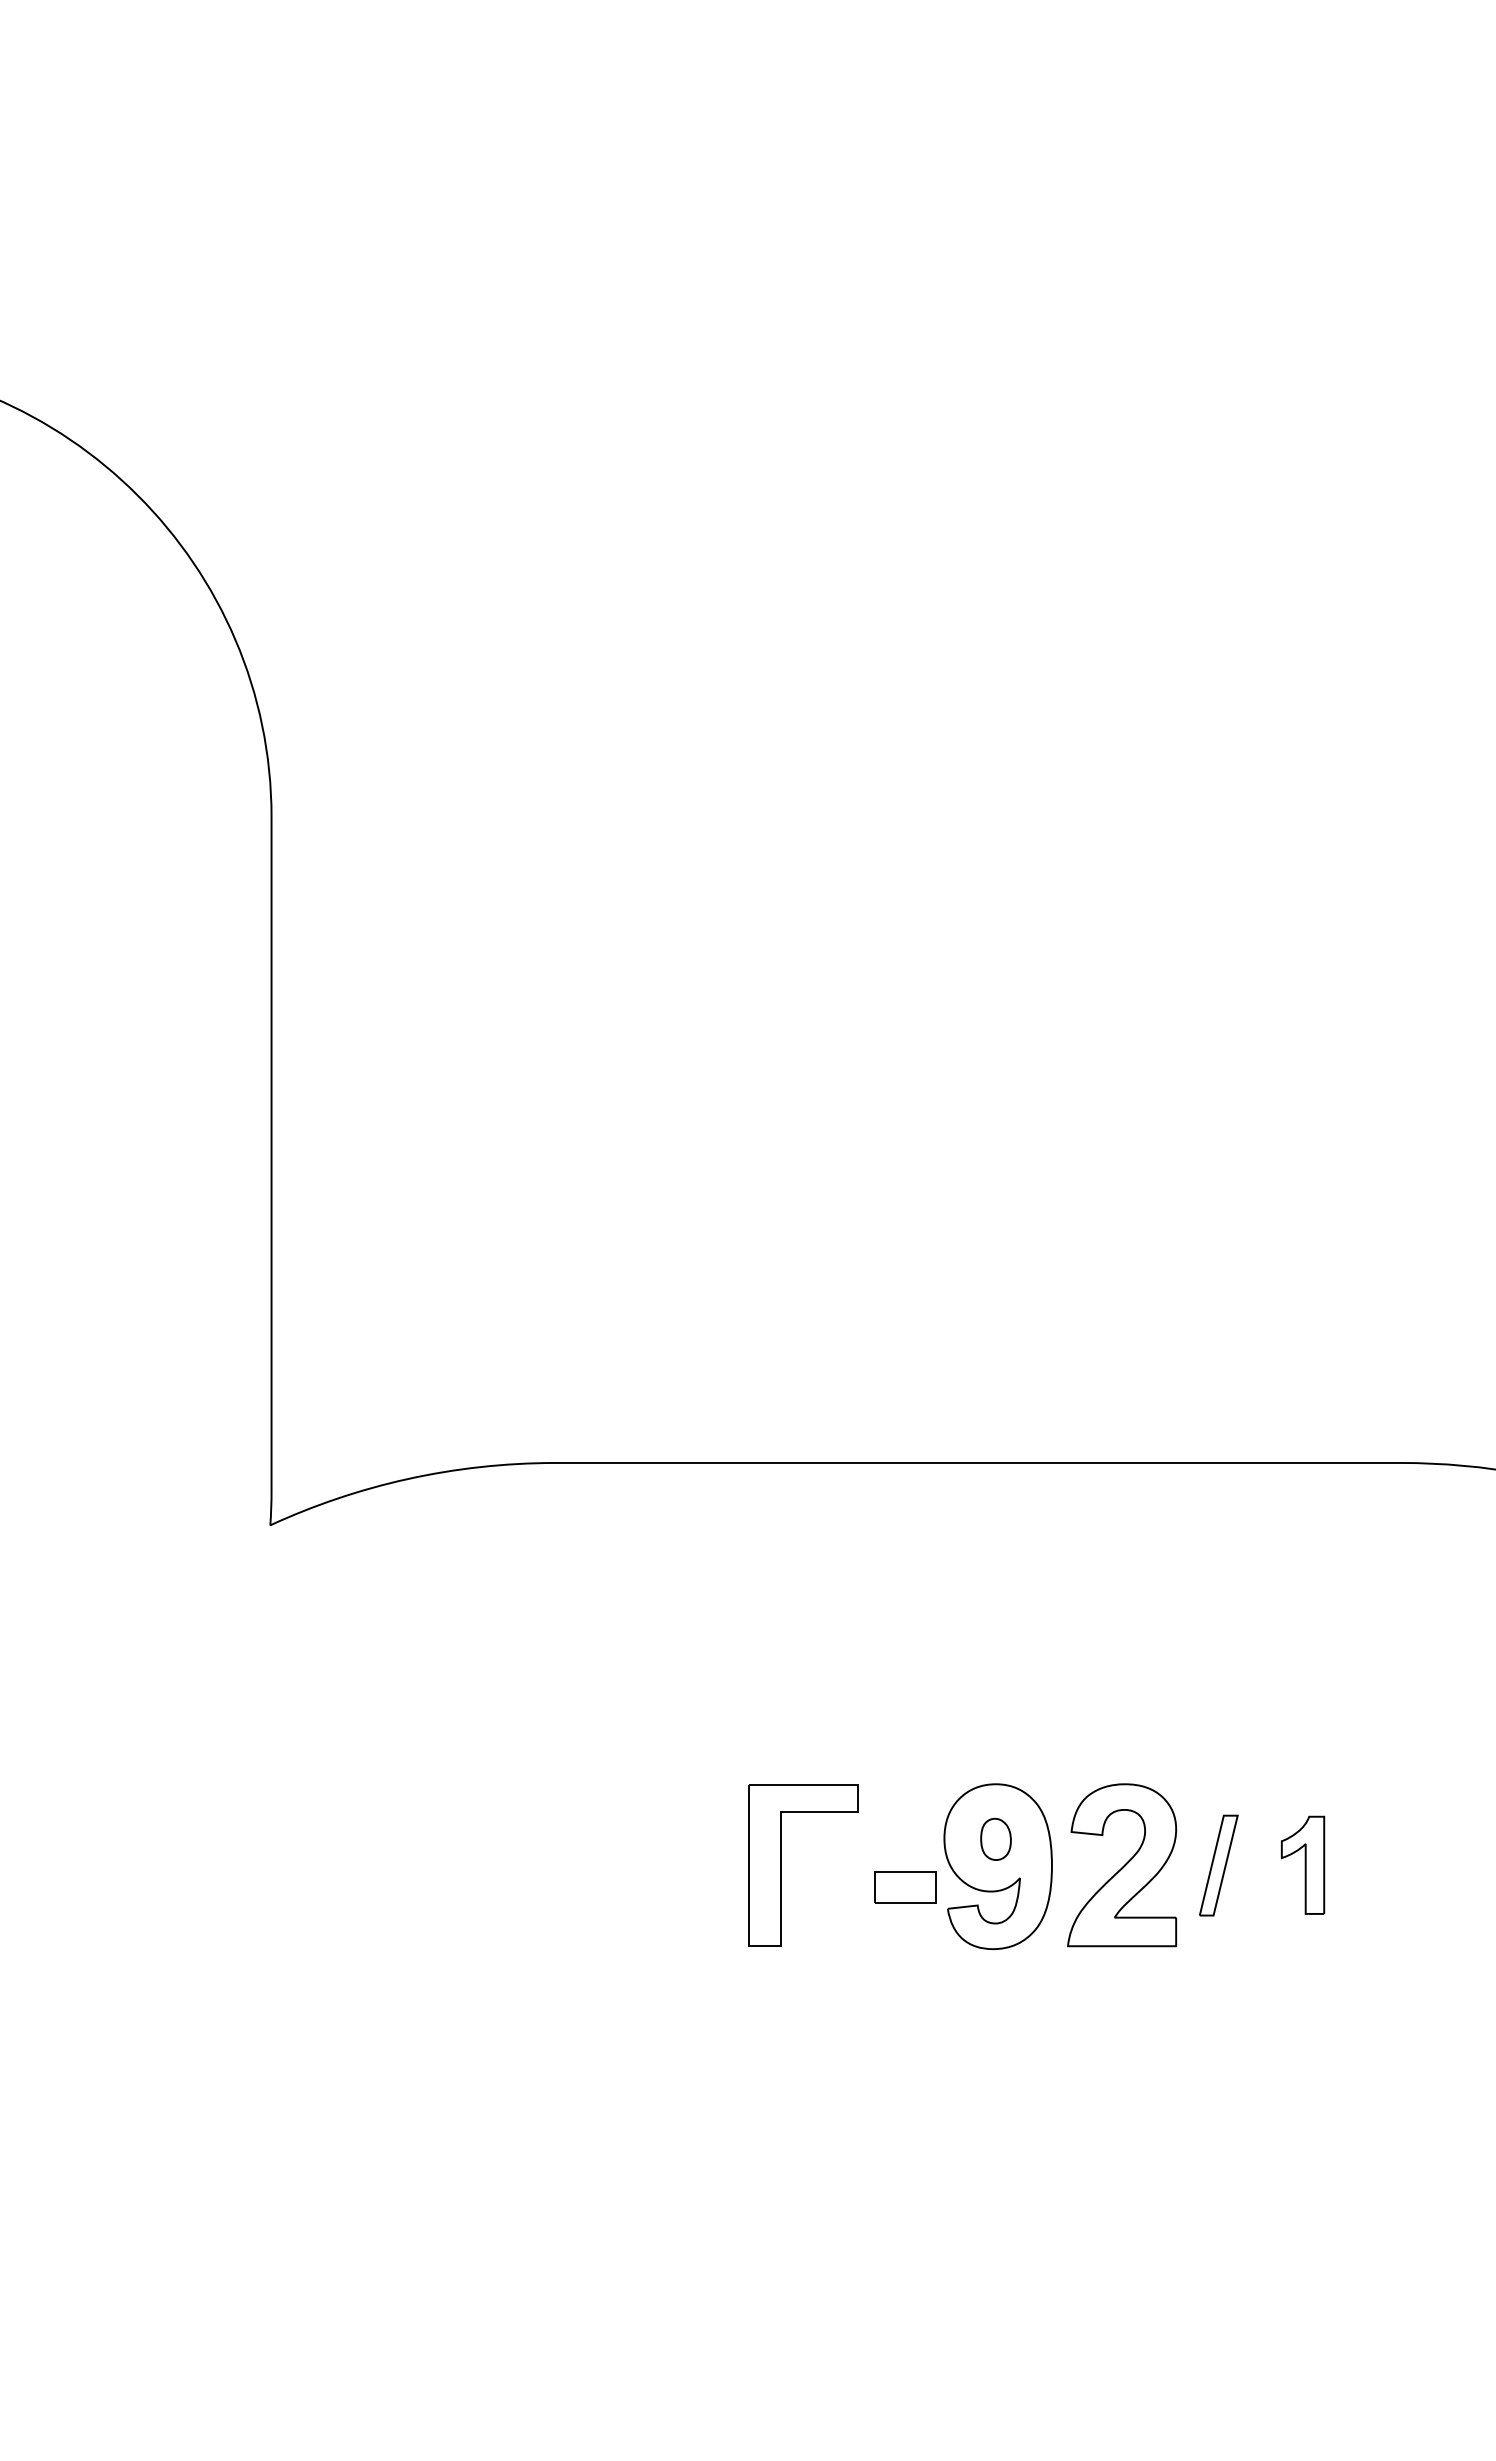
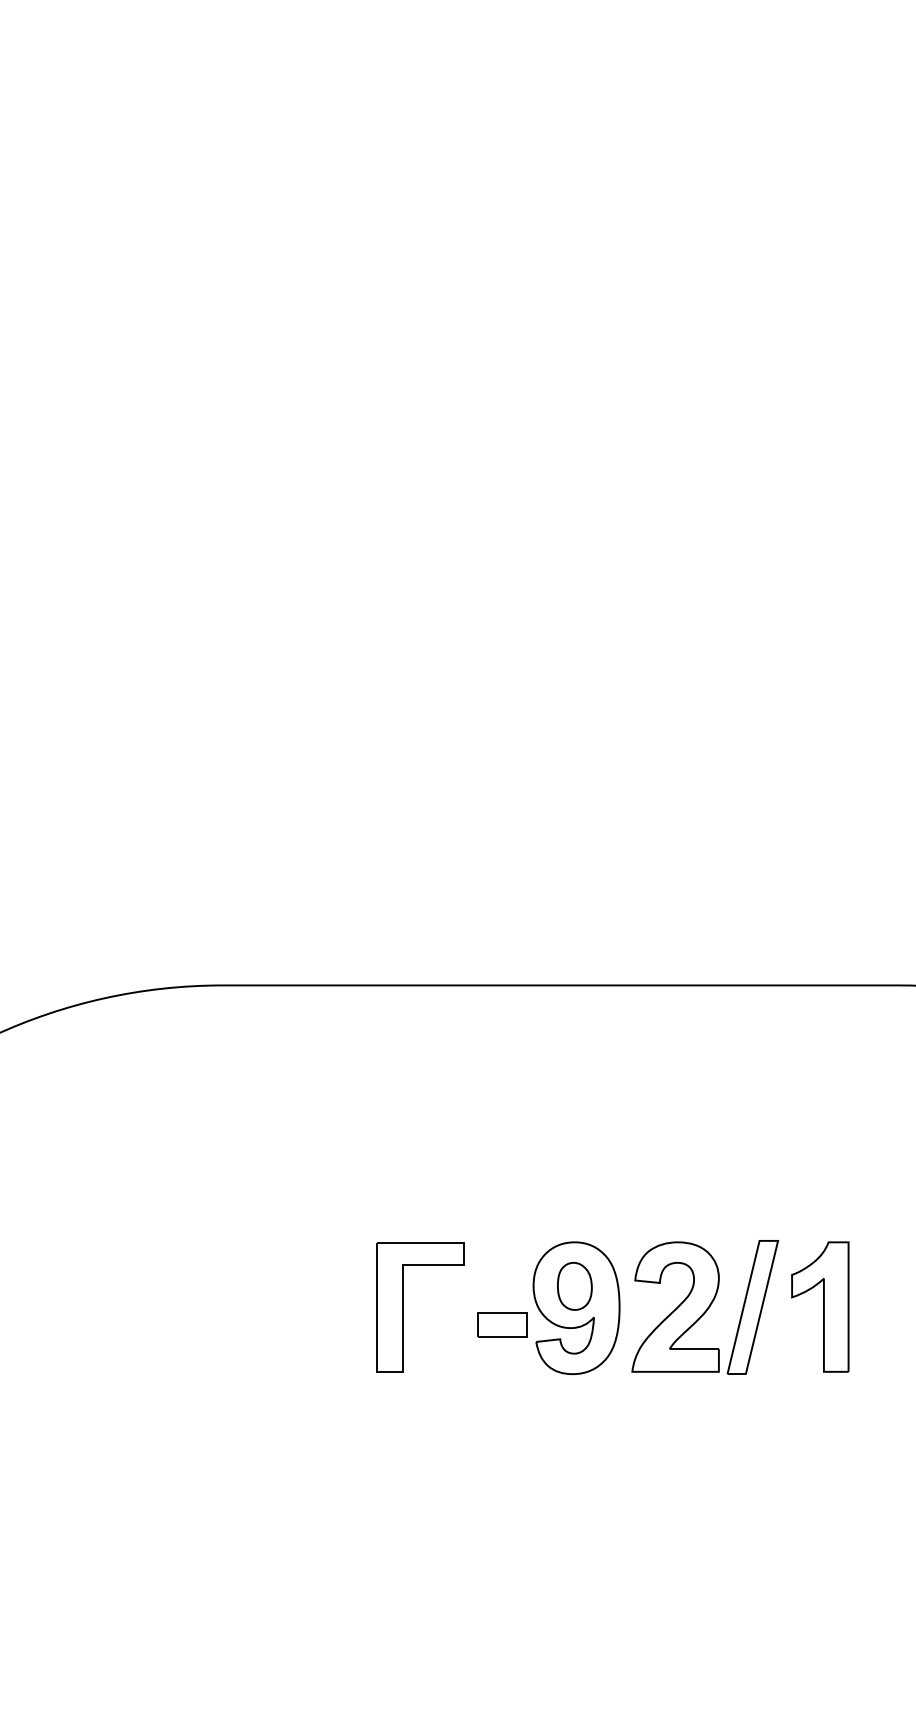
part: (995, 1839) -> (574, 1286), size x1.43
part: (1218, 1865) -> (752, 1307), size x1.67
part: (1302, 1865) -> (819, 1307), size x1.67

